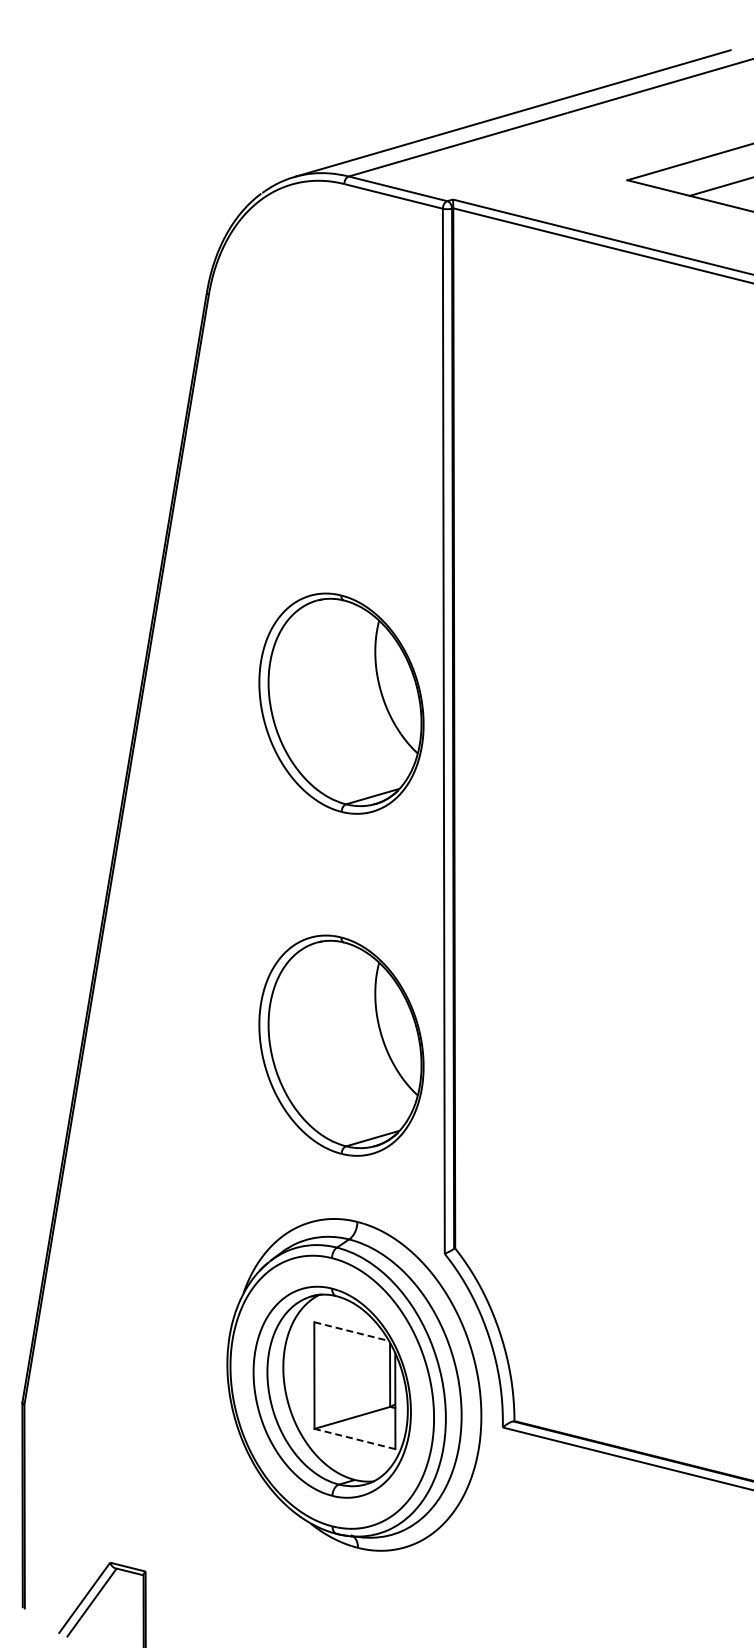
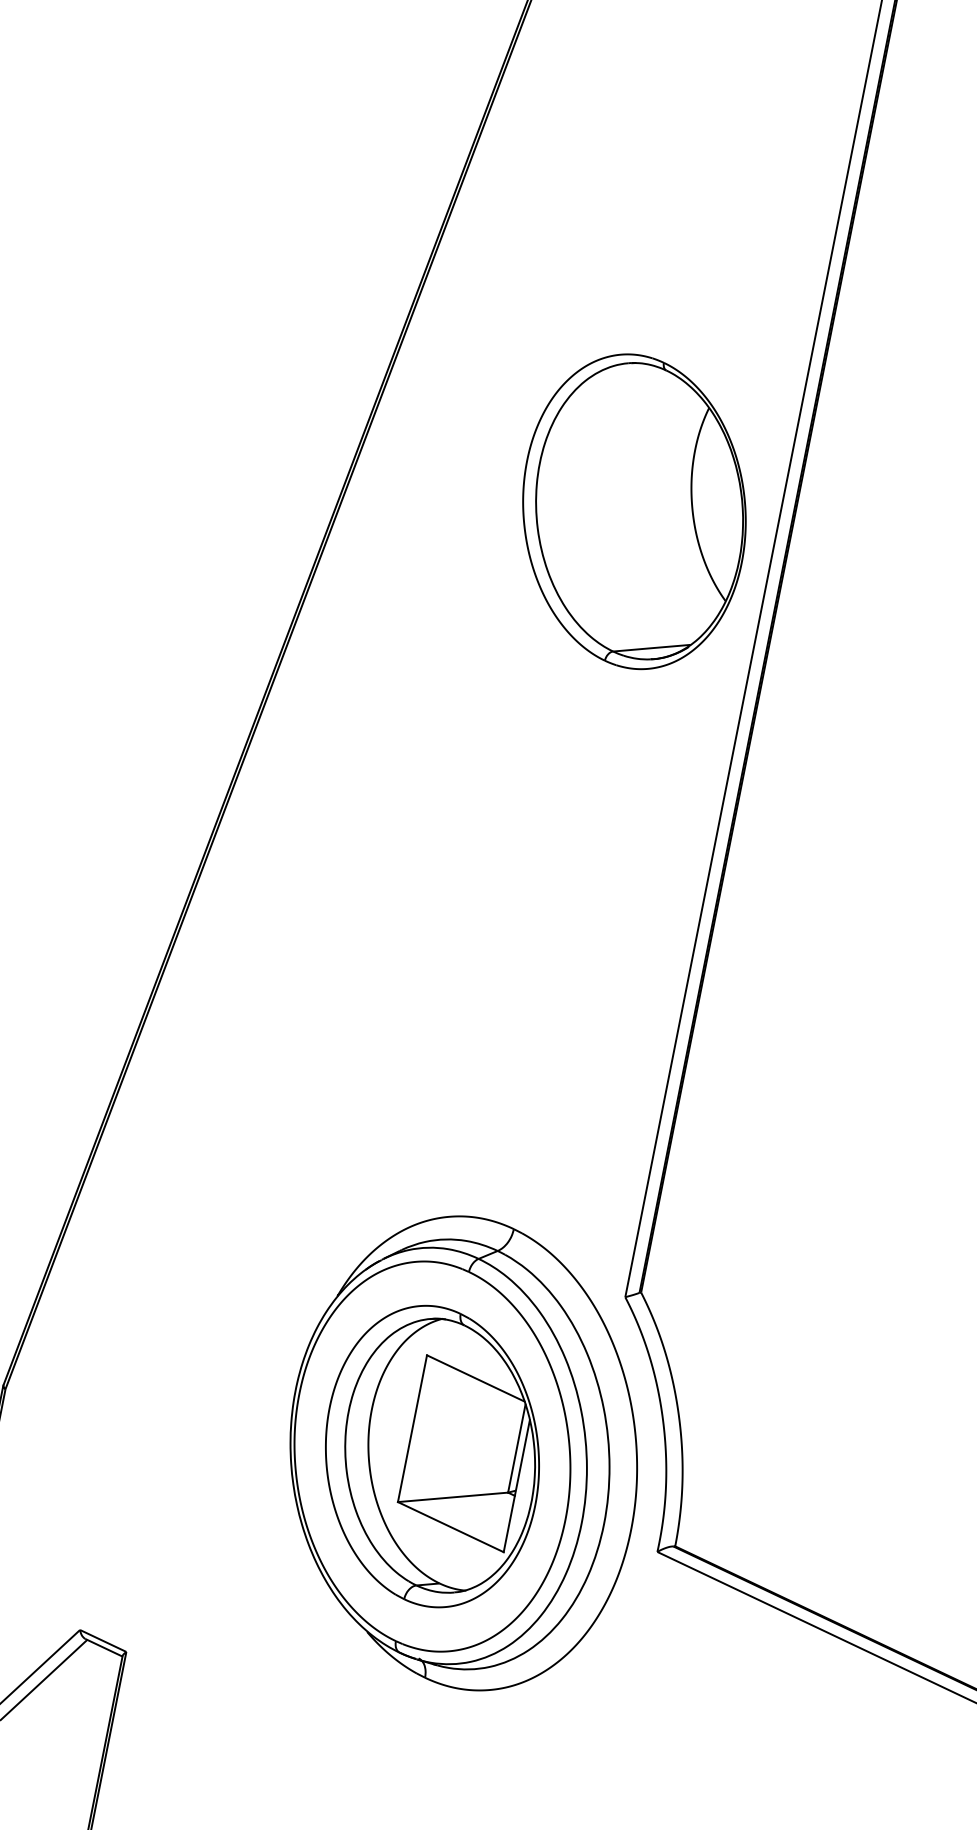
part: (341, 1045) -> (540, 982), removed
line: (352, 1331) -> (477, 1378), dashed -> solid
line: (354, 1439) -> (450, 1527), dashed -> solid

